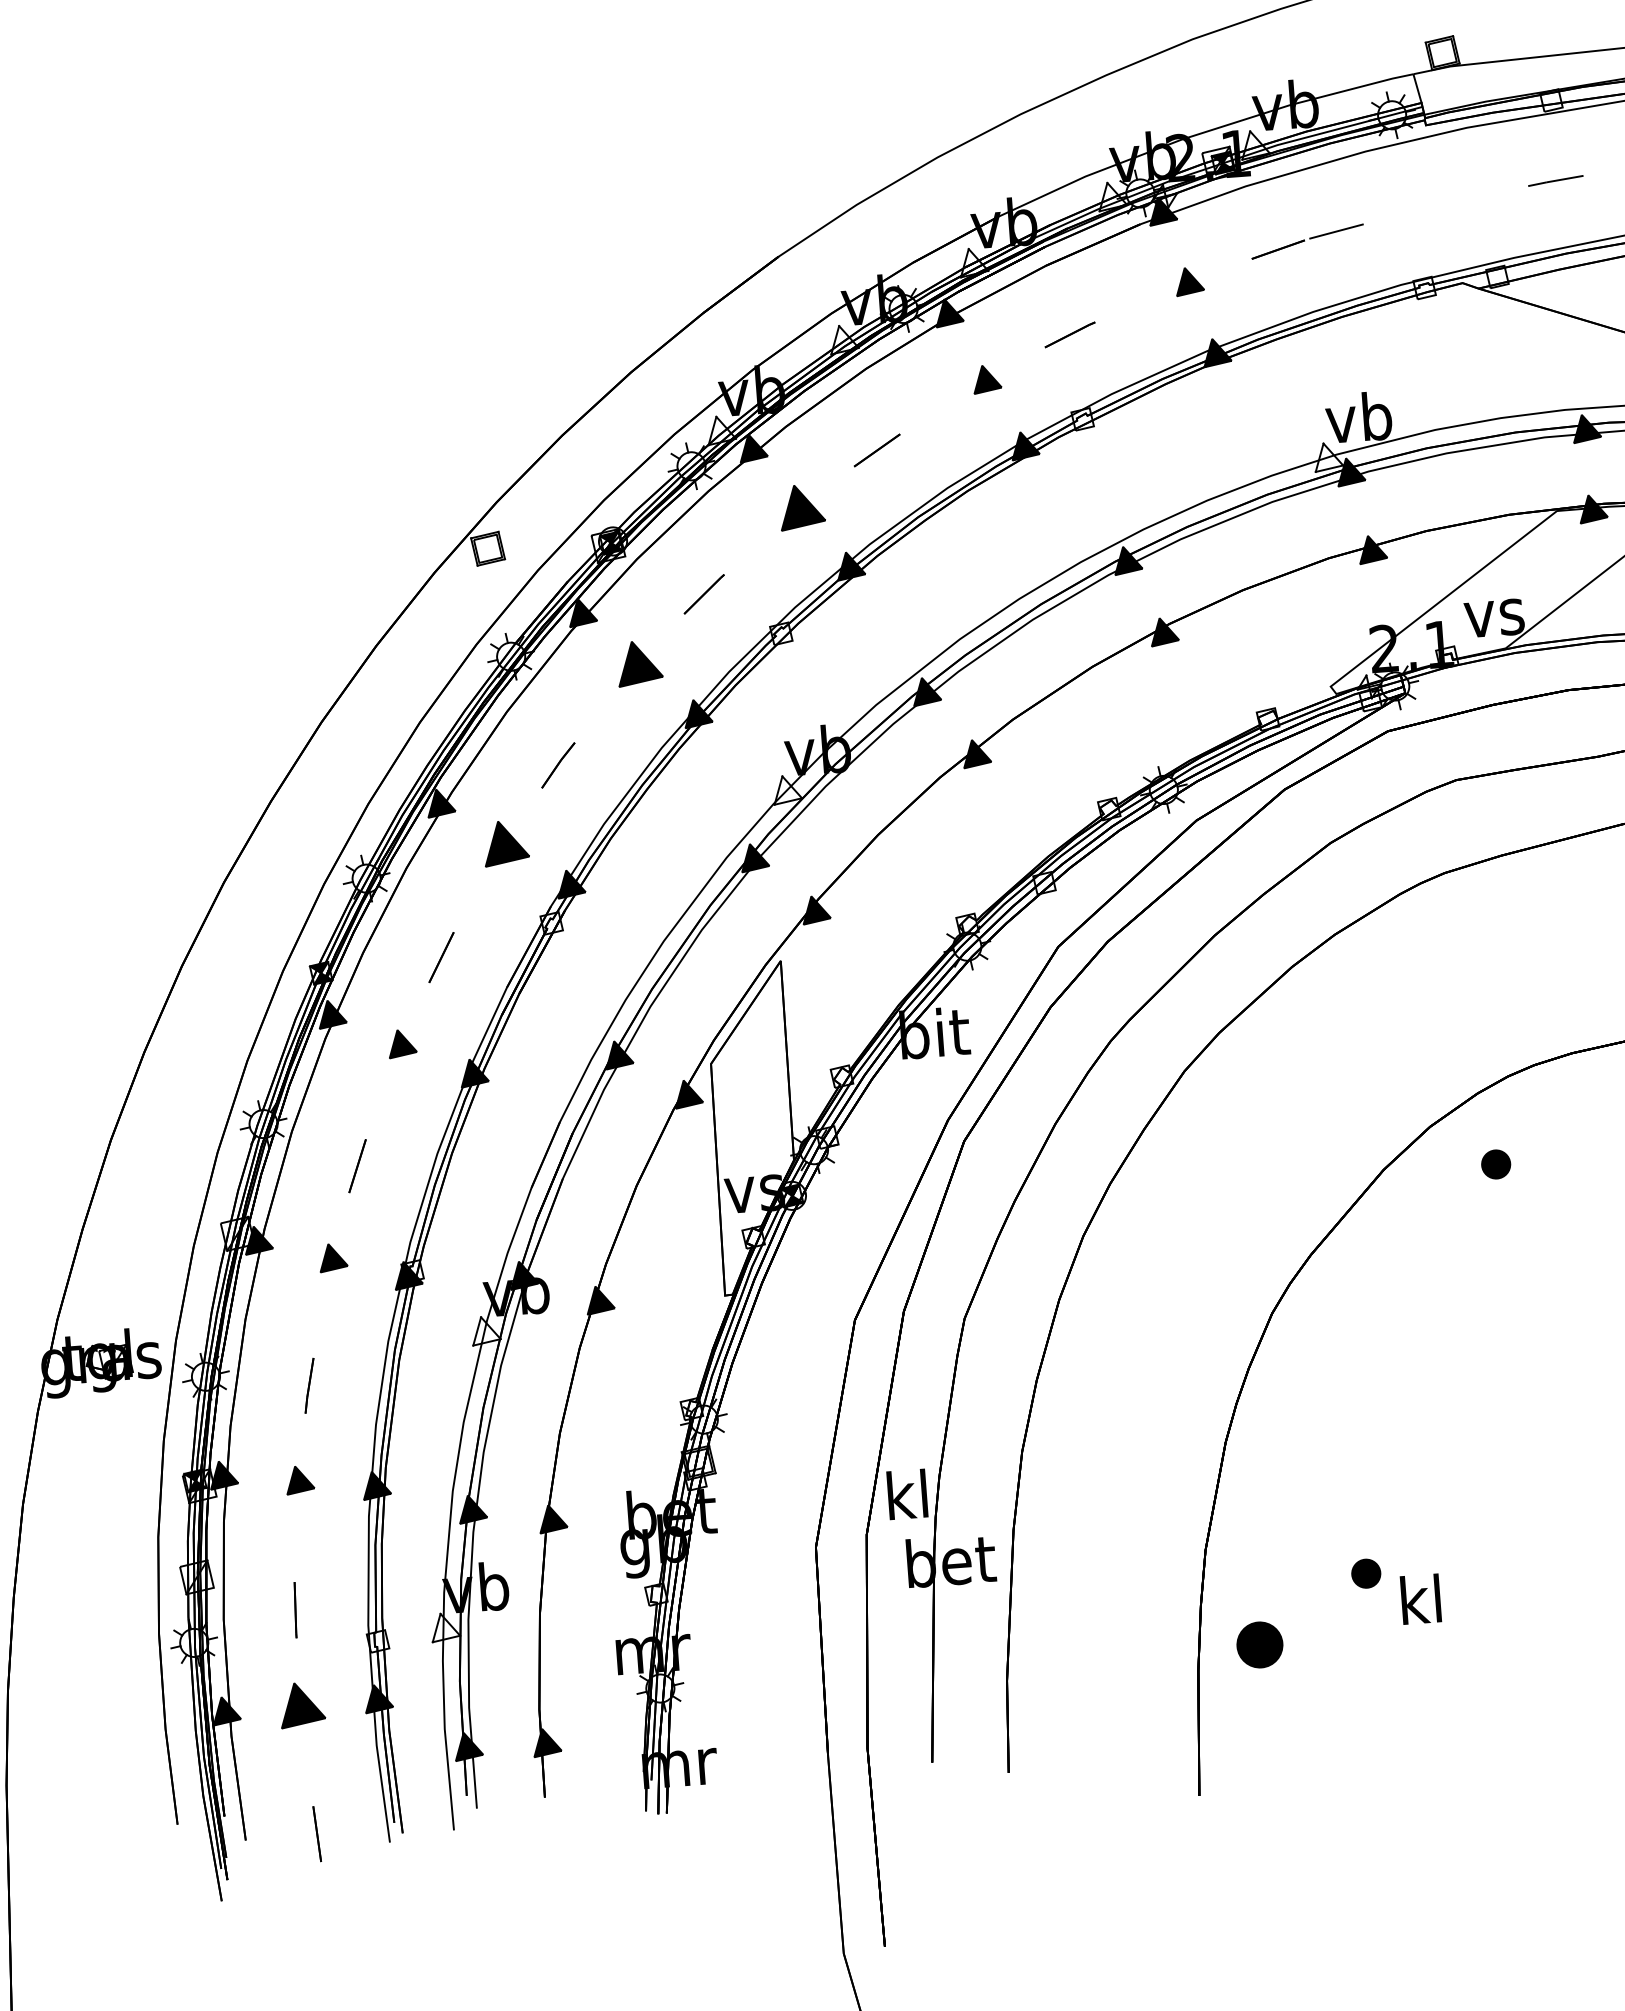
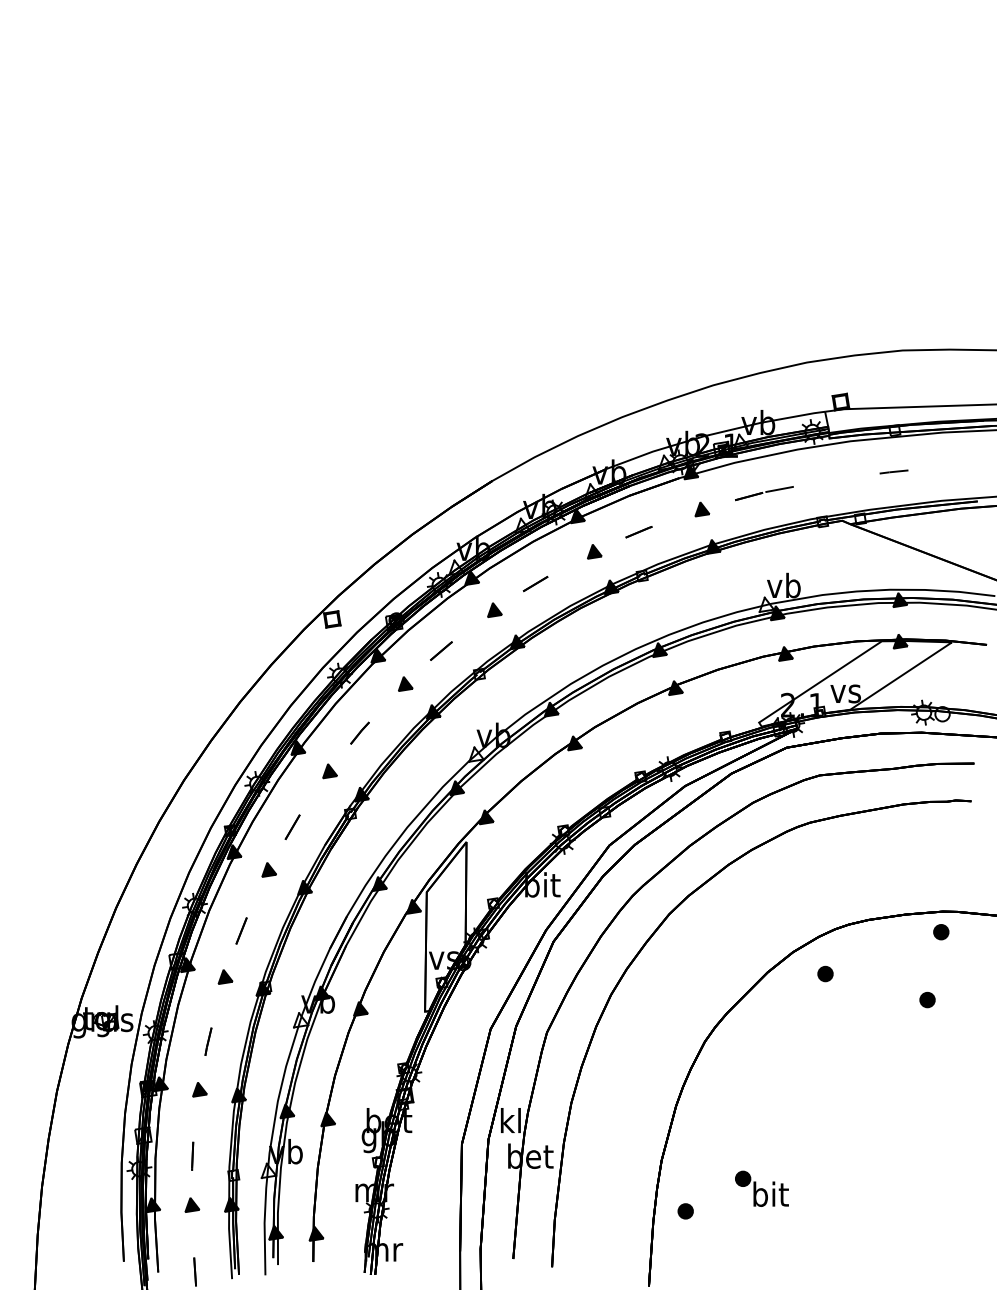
part: (801, 505) -> (494, 609), size x0.62
part: (639, 662) -> (405, 683), size x0.62
part: (504, 844) -> (329, 771), size x0.62
text: (1421, 1598) -> (770, 1193), kl -> bit
part: (1259, 1645) -> (685, 1211), size x0.62
part: (302, 1703) -> (192, 1204), size x0.62

